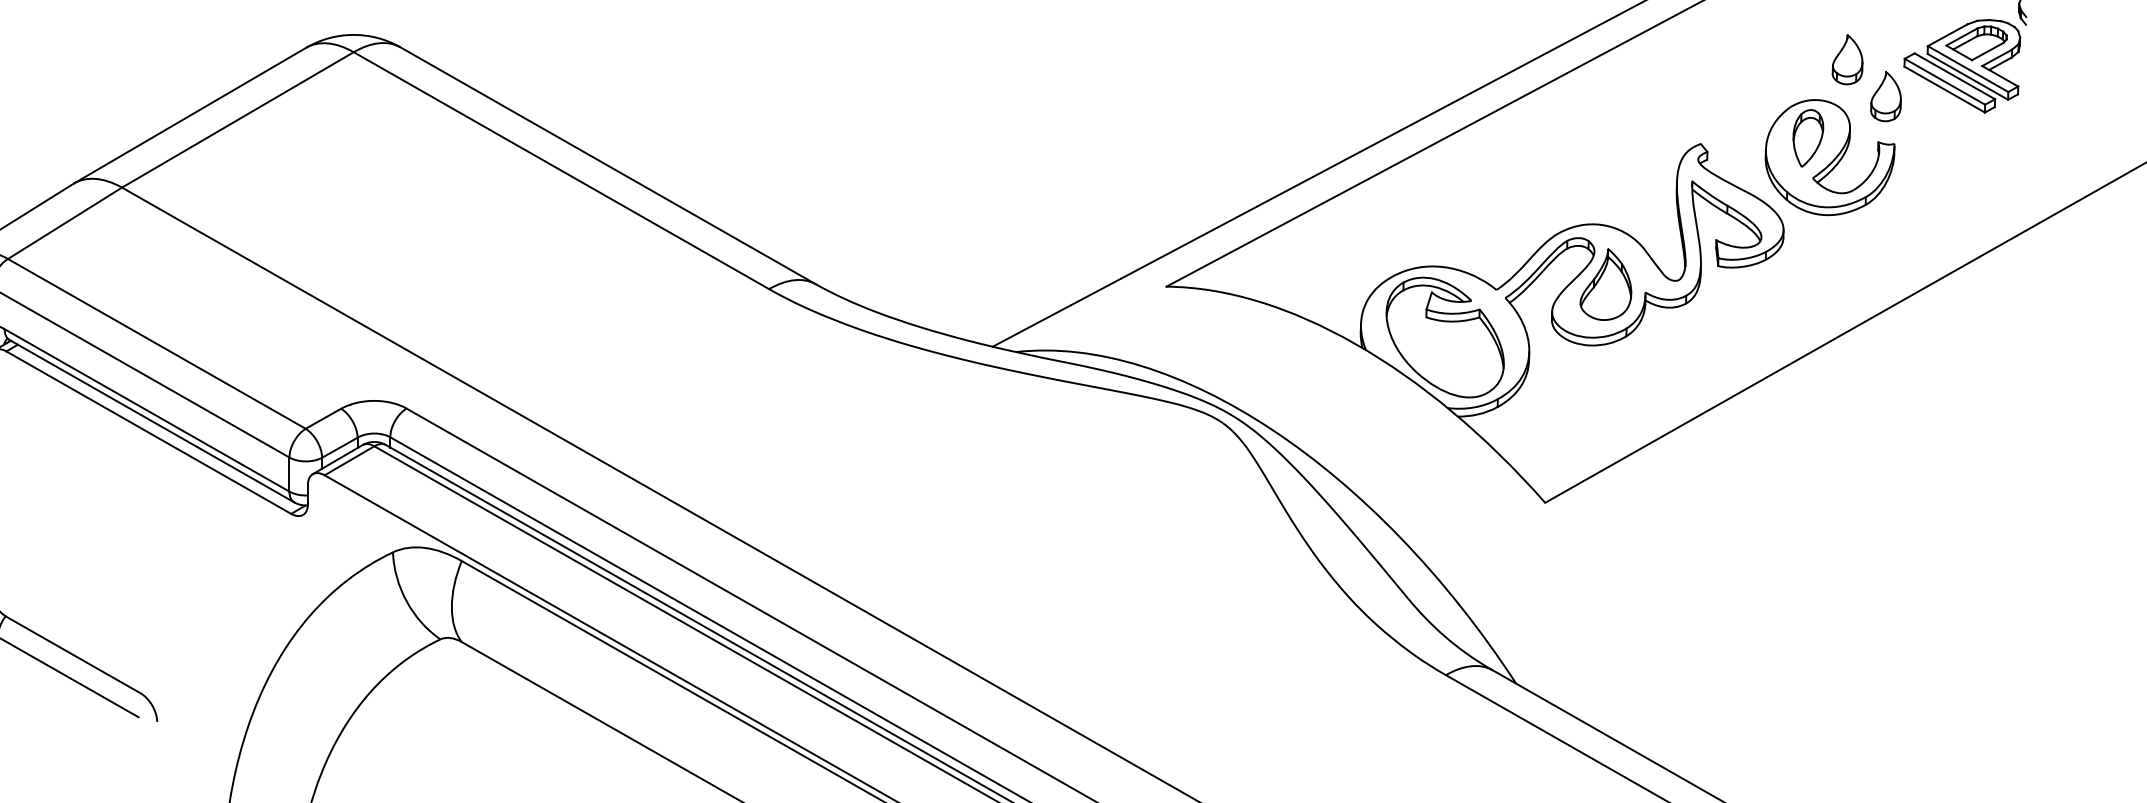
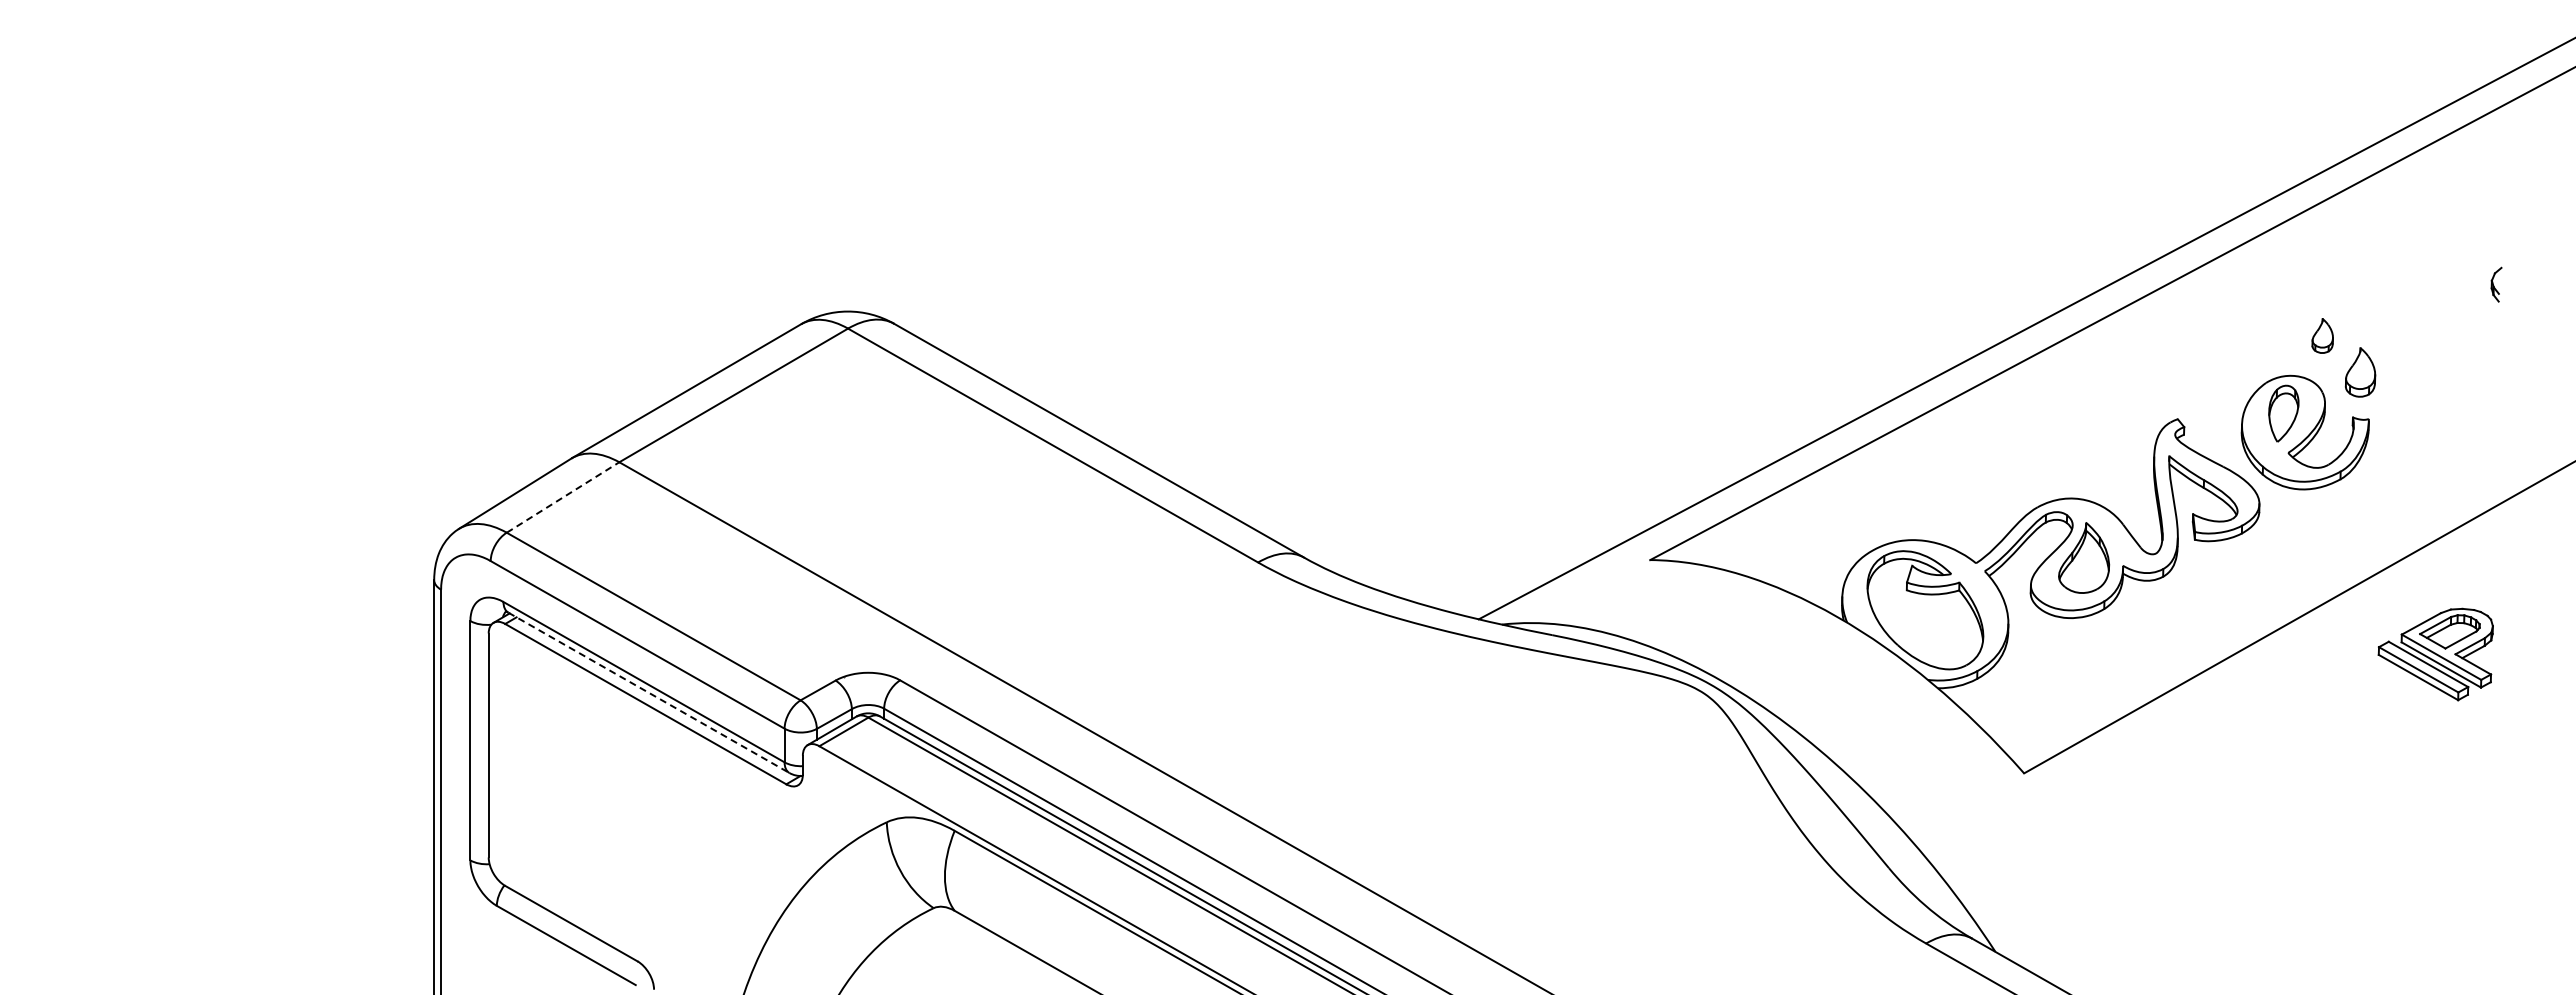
part: (1847, 59) -> (2322, 335), size x0.7
part: (1961, 66) -> (2435, 654), moved
line: (65, 223) -> (563, 497), solid -> dashed
line: (151, 420) -> (648, 692), solid -> dashed

